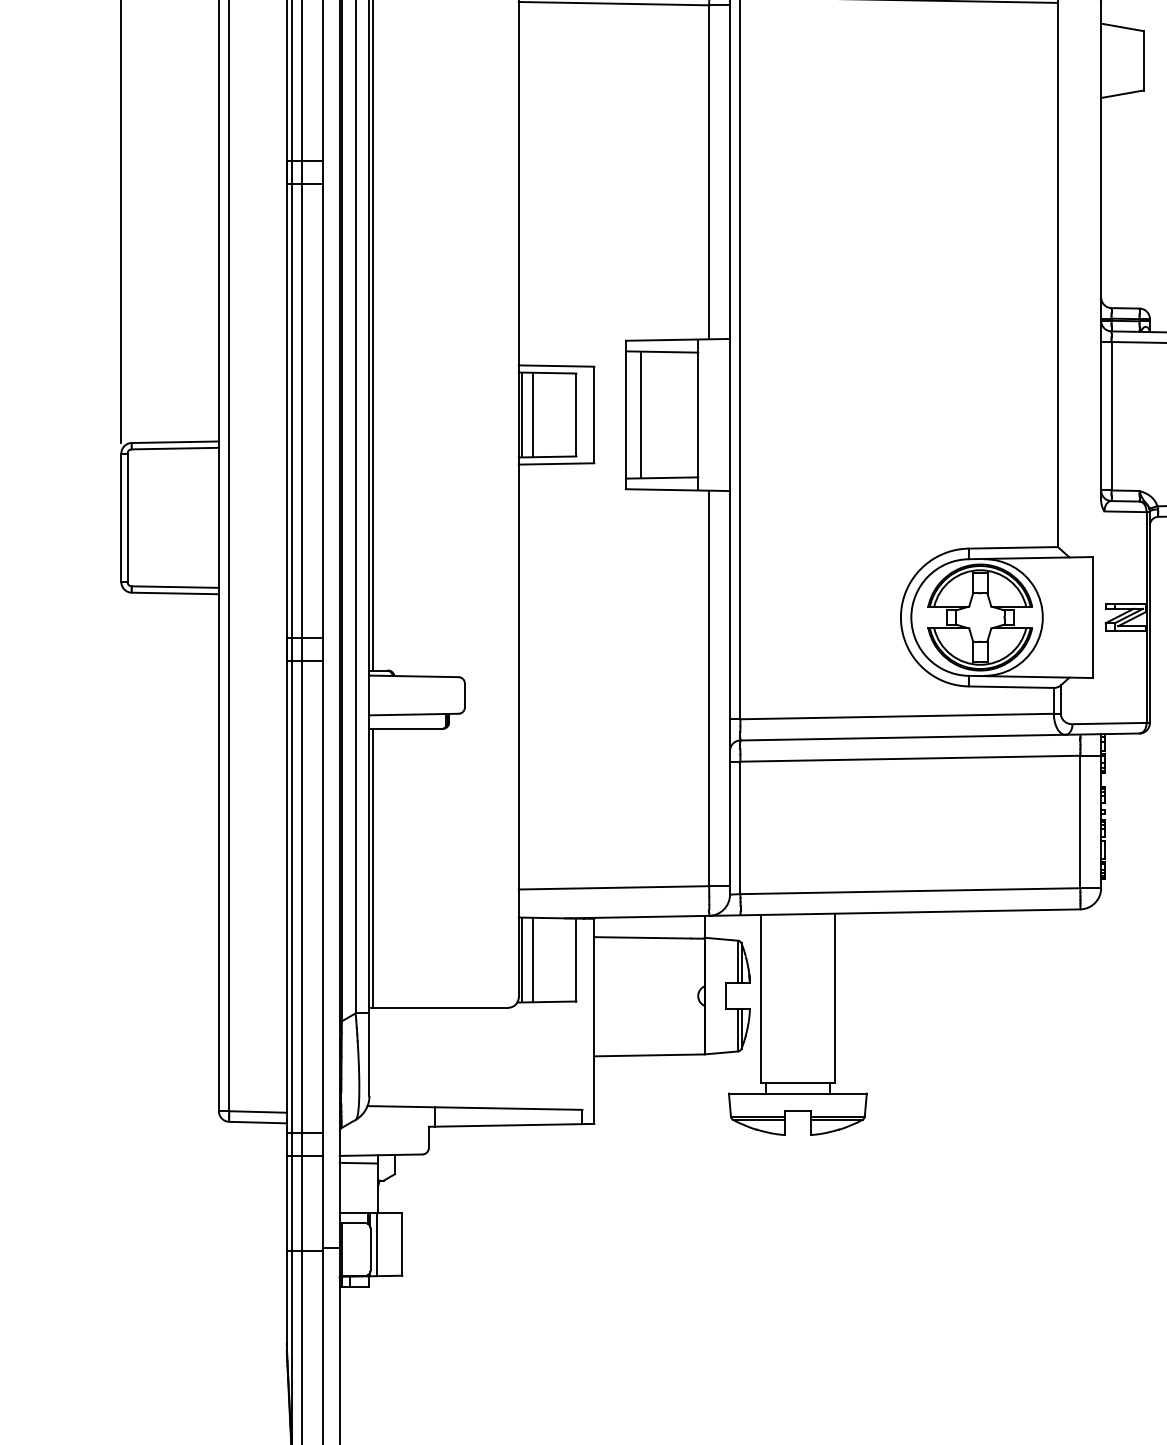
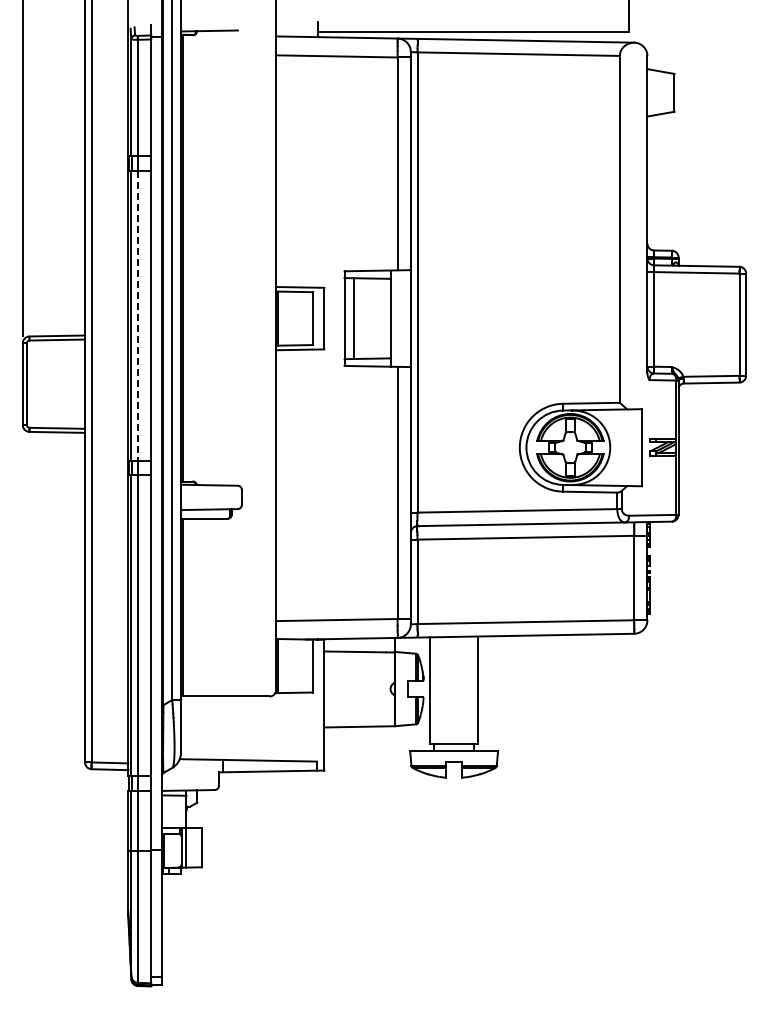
line: (301, 410) -> (137, 315), solid -> dashed
line: (533, 414) -> (285, 318), removed
line: (533, 959) -> (285, 665), removed

